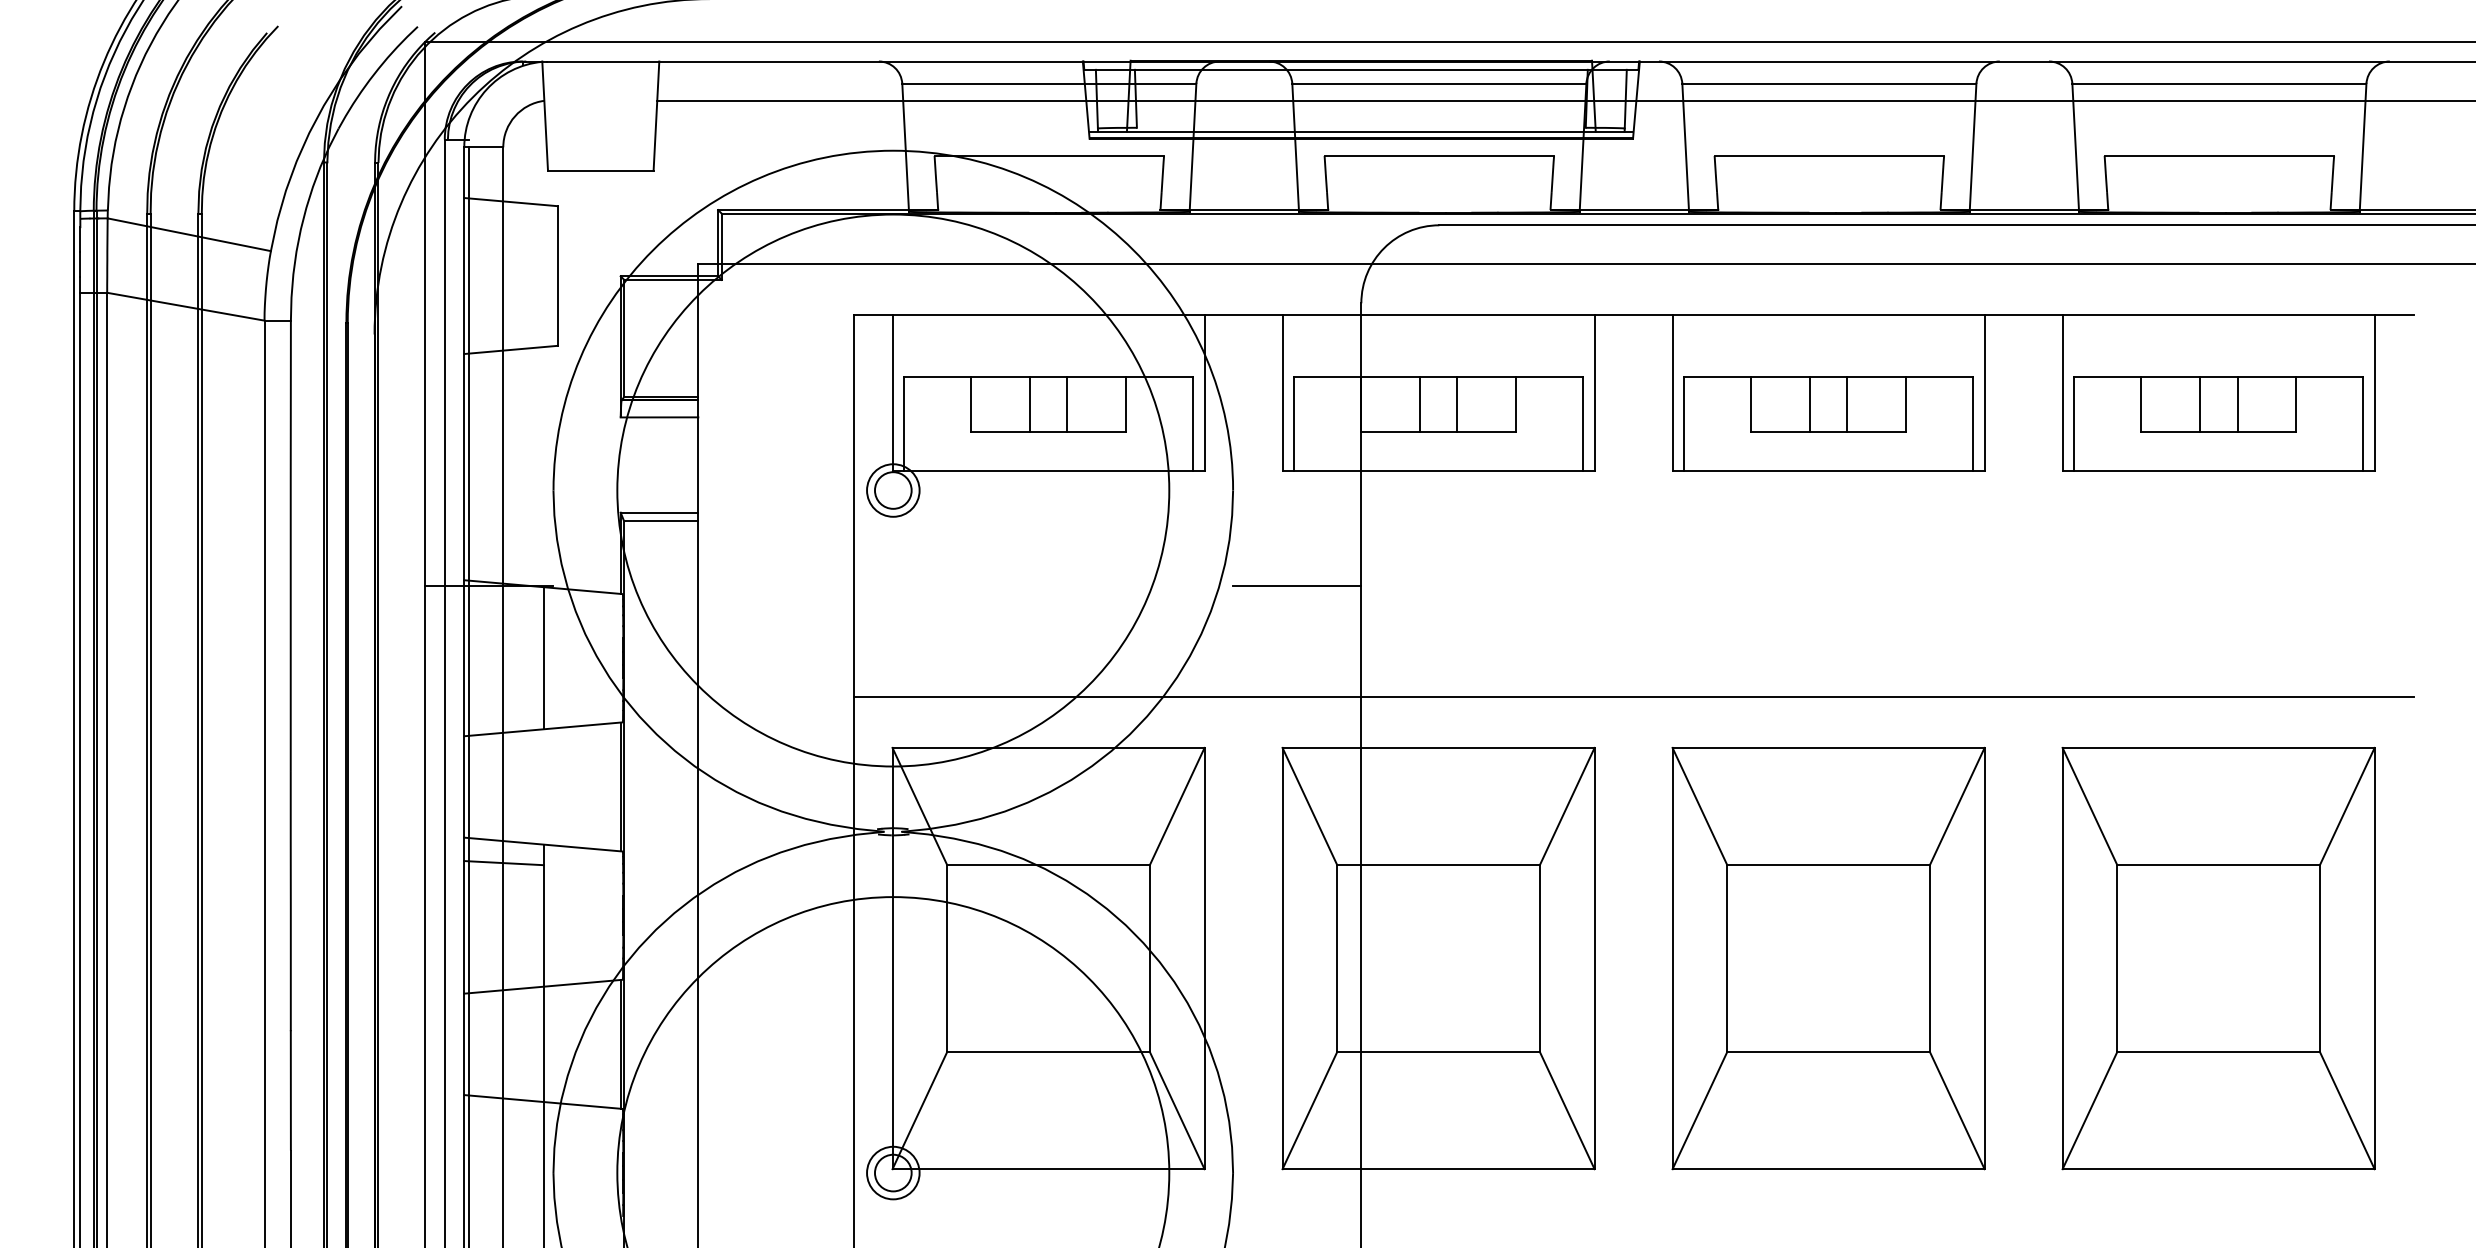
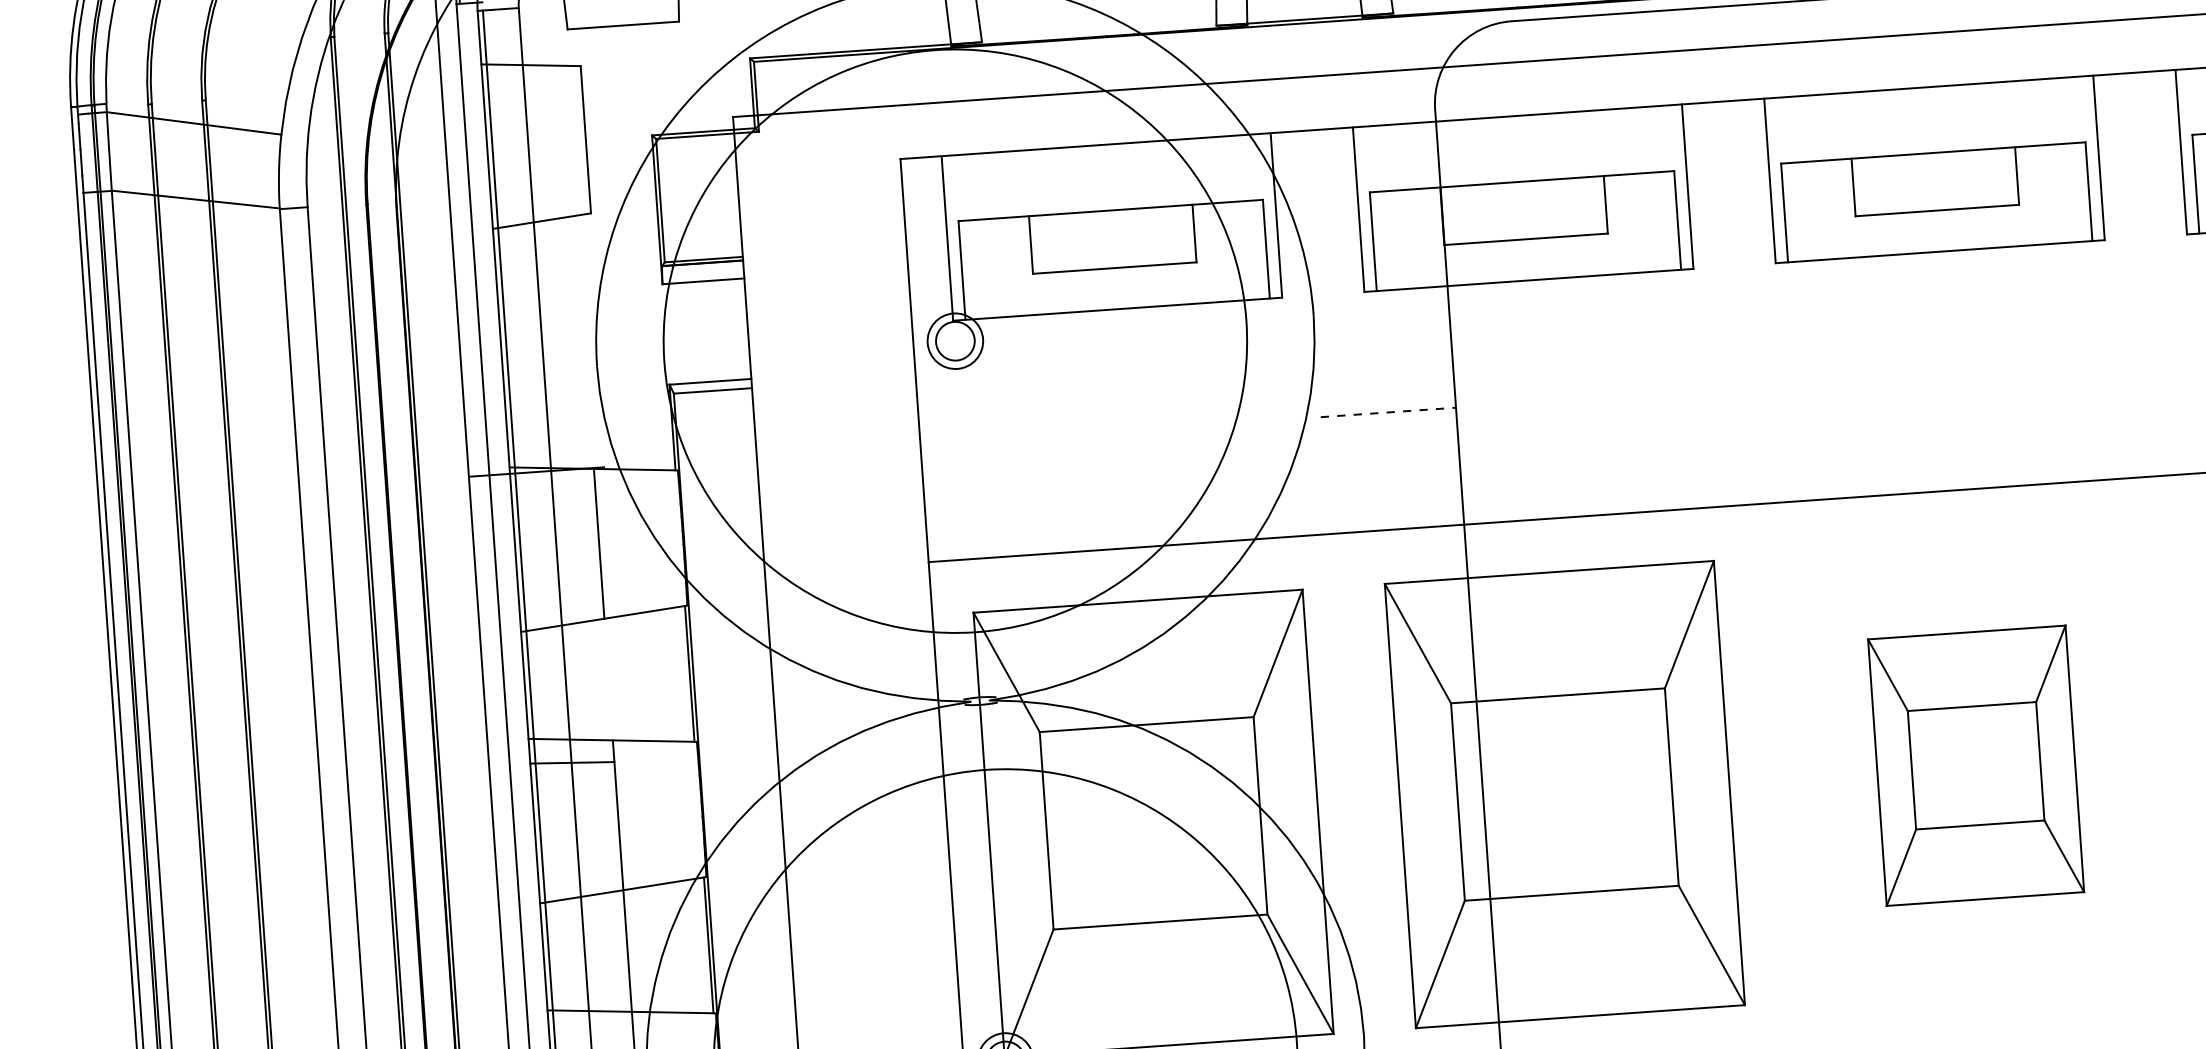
line: (1029, 404) -> (1092, 240), removed
line: (1067, 404) -> (1132, 237), removed
line: (1419, 404) -> (1503, 211), removed
line: (1457, 404) -> (1543, 208), removed
line: (1809, 404) -> (1915, 182), removed
line: (1847, 404) -> (1955, 180), removed
line: (1297, 586) -> (1388, 412), solid -> dashed
part: (1828, 958) -> (1976, 765), size x0.6

